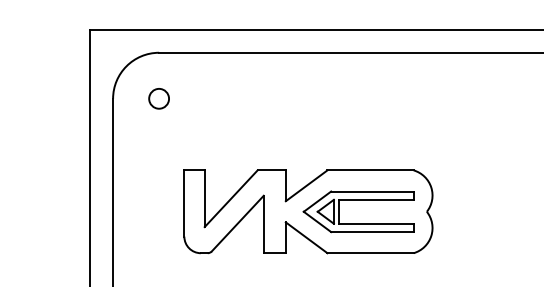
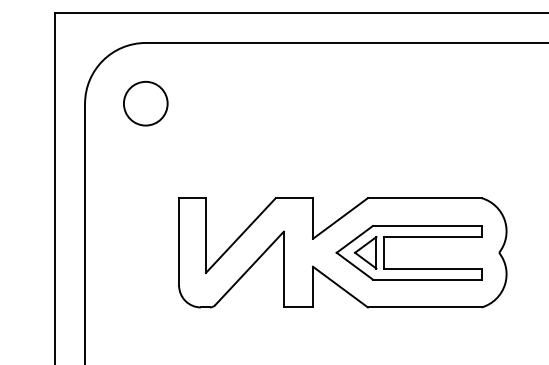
circle: (158, 98) -> (144, 103), size x1.67

